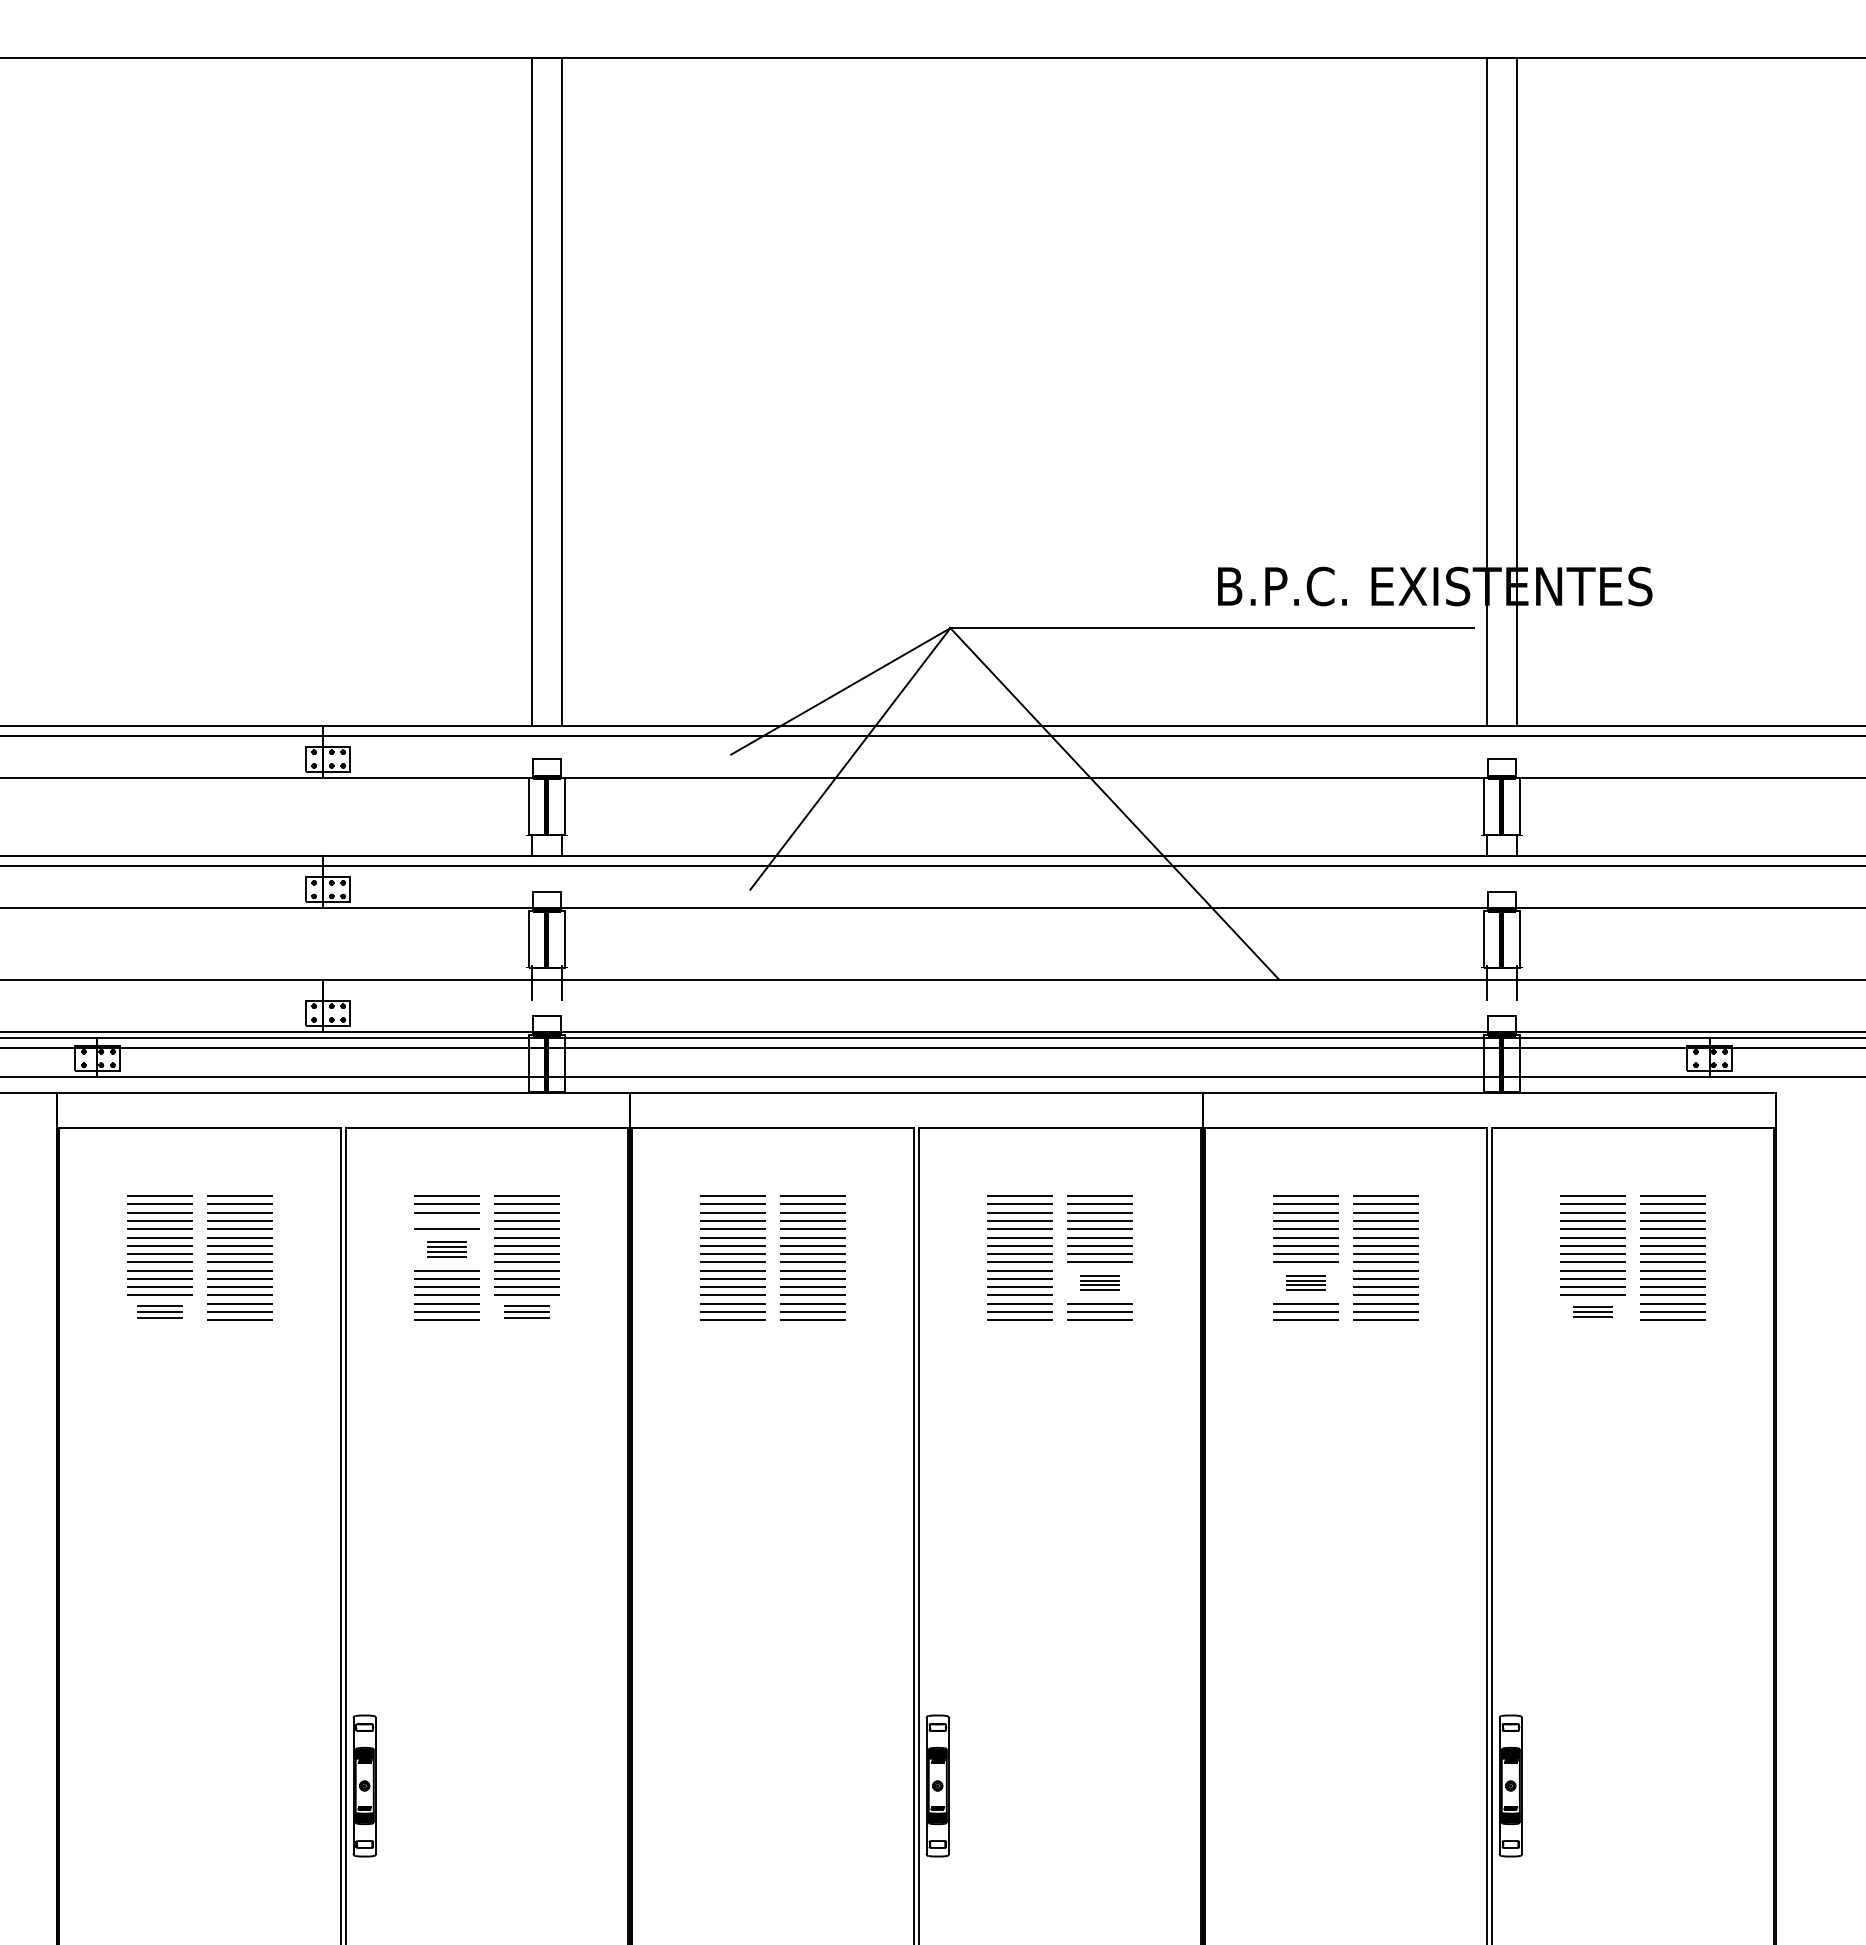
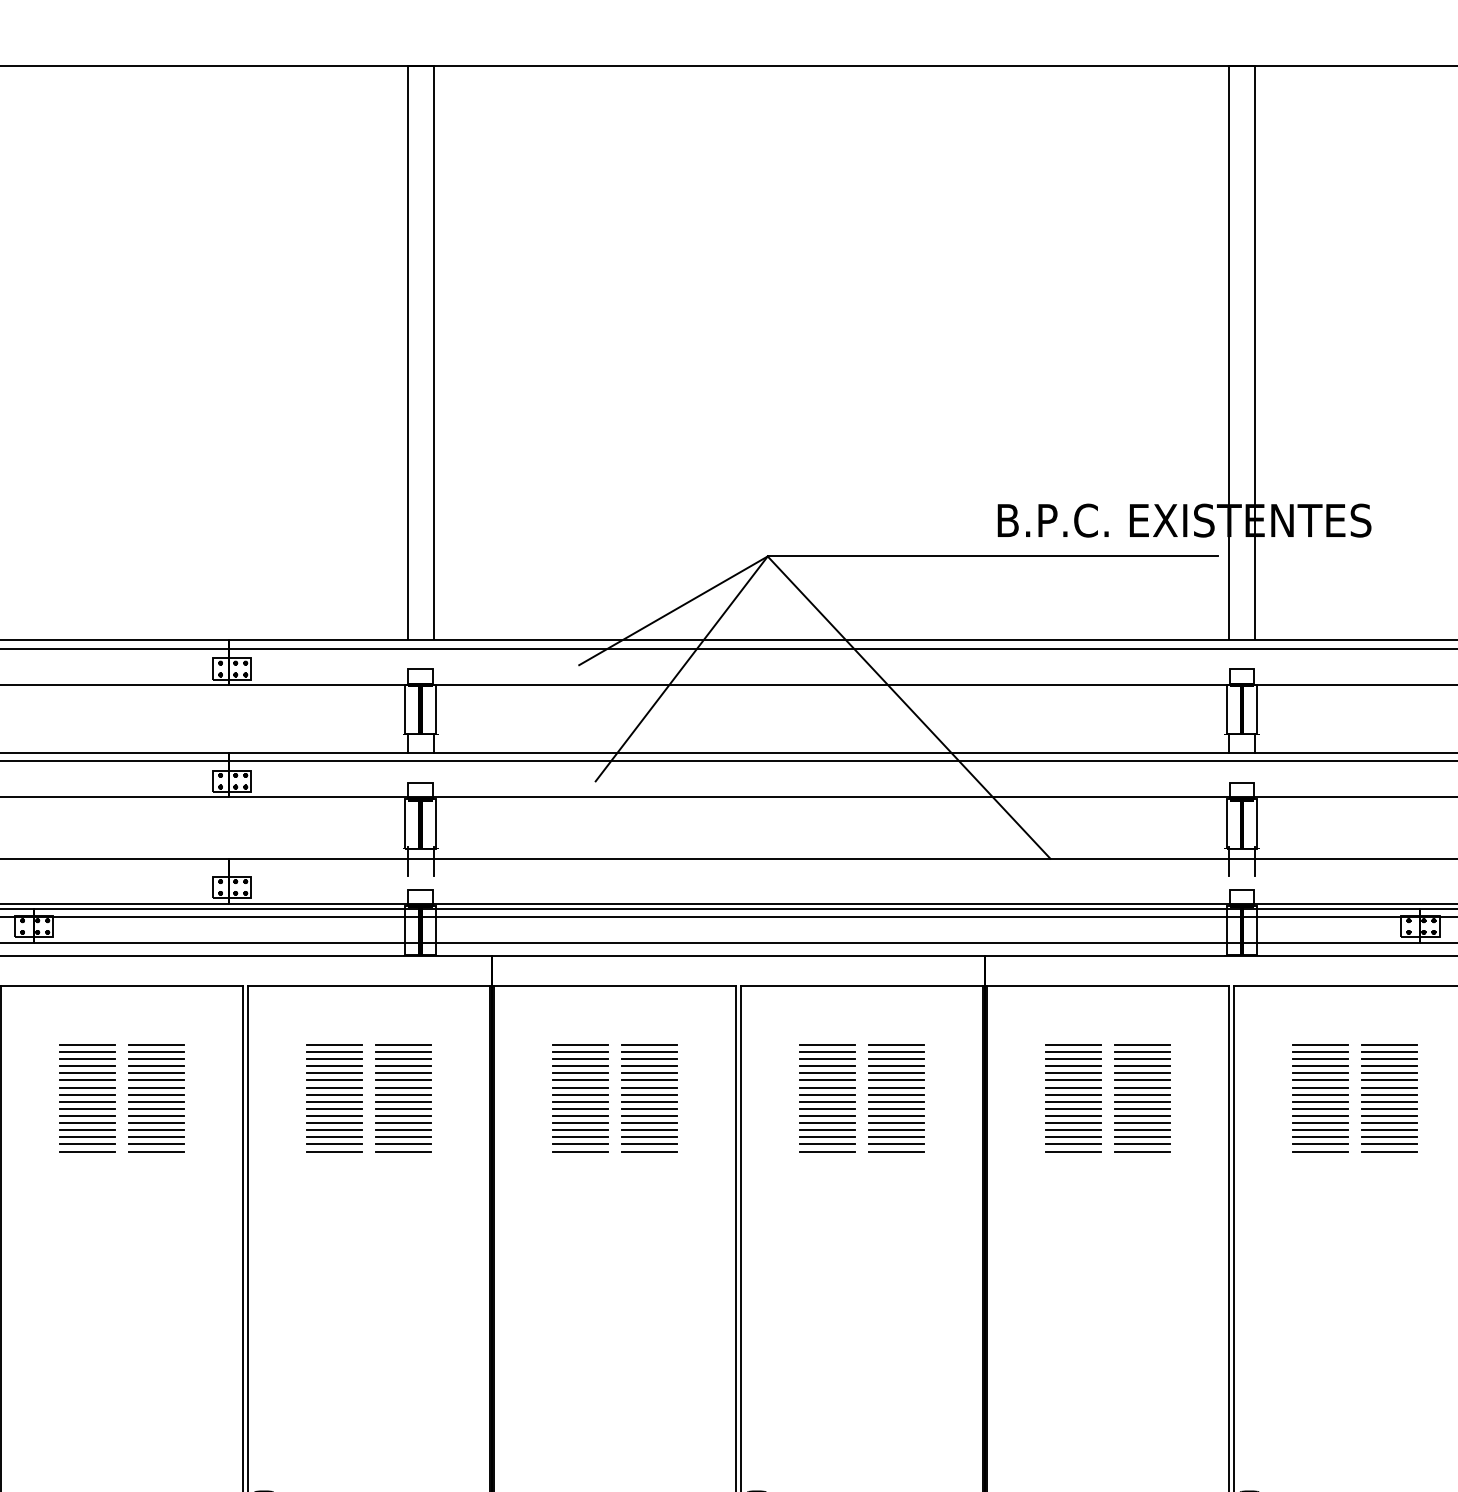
line: (446, 1220) -> (334, 1065), added
part: (446, 1249) -> (334, 1090), size x1.67
part: (1099, 1282) -> (895, 1119), size x1.67
part: (1305, 1282) -> (1073, 1119), size x1.67
part: (159, 1311) -> (87, 1144), size x1.43
part: (526, 1311) -> (403, 1144), size x1.43
part: (1592, 1311) -> (1319, 1144), size x1.67

